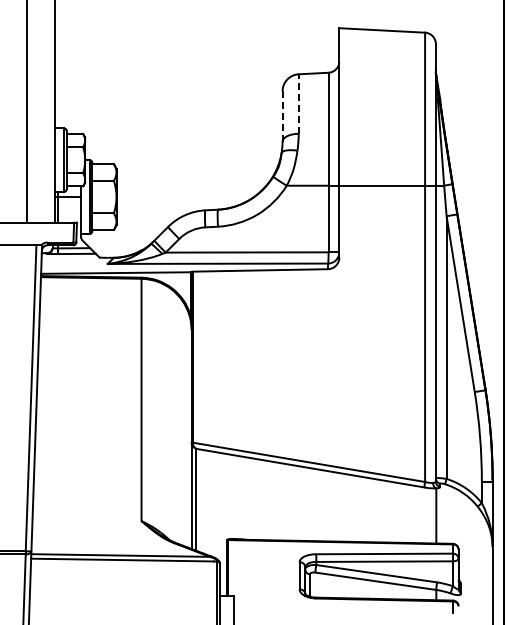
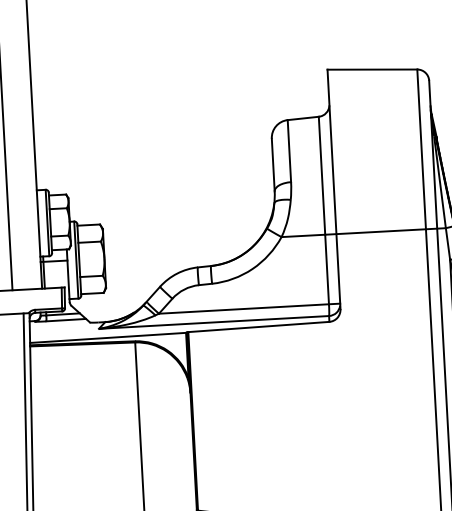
line: (298, 104) -> (289, 151), dashed -> solid
line: (282, 116) -> (273, 165), dashed -> solid

